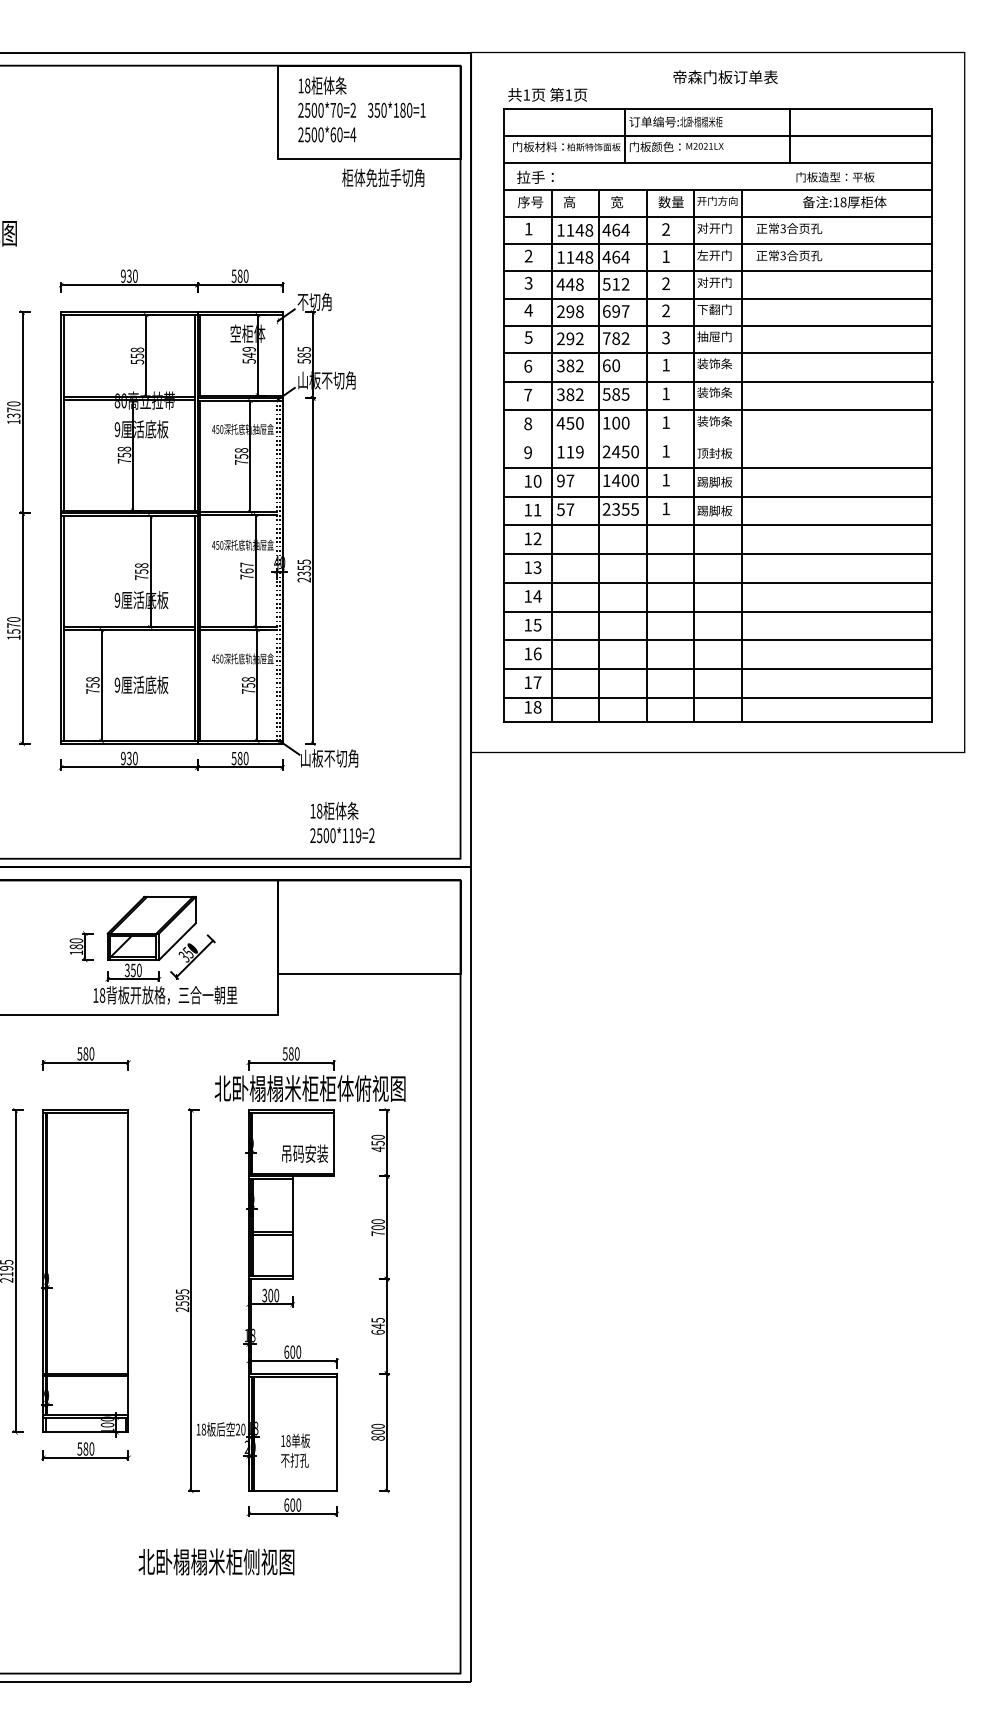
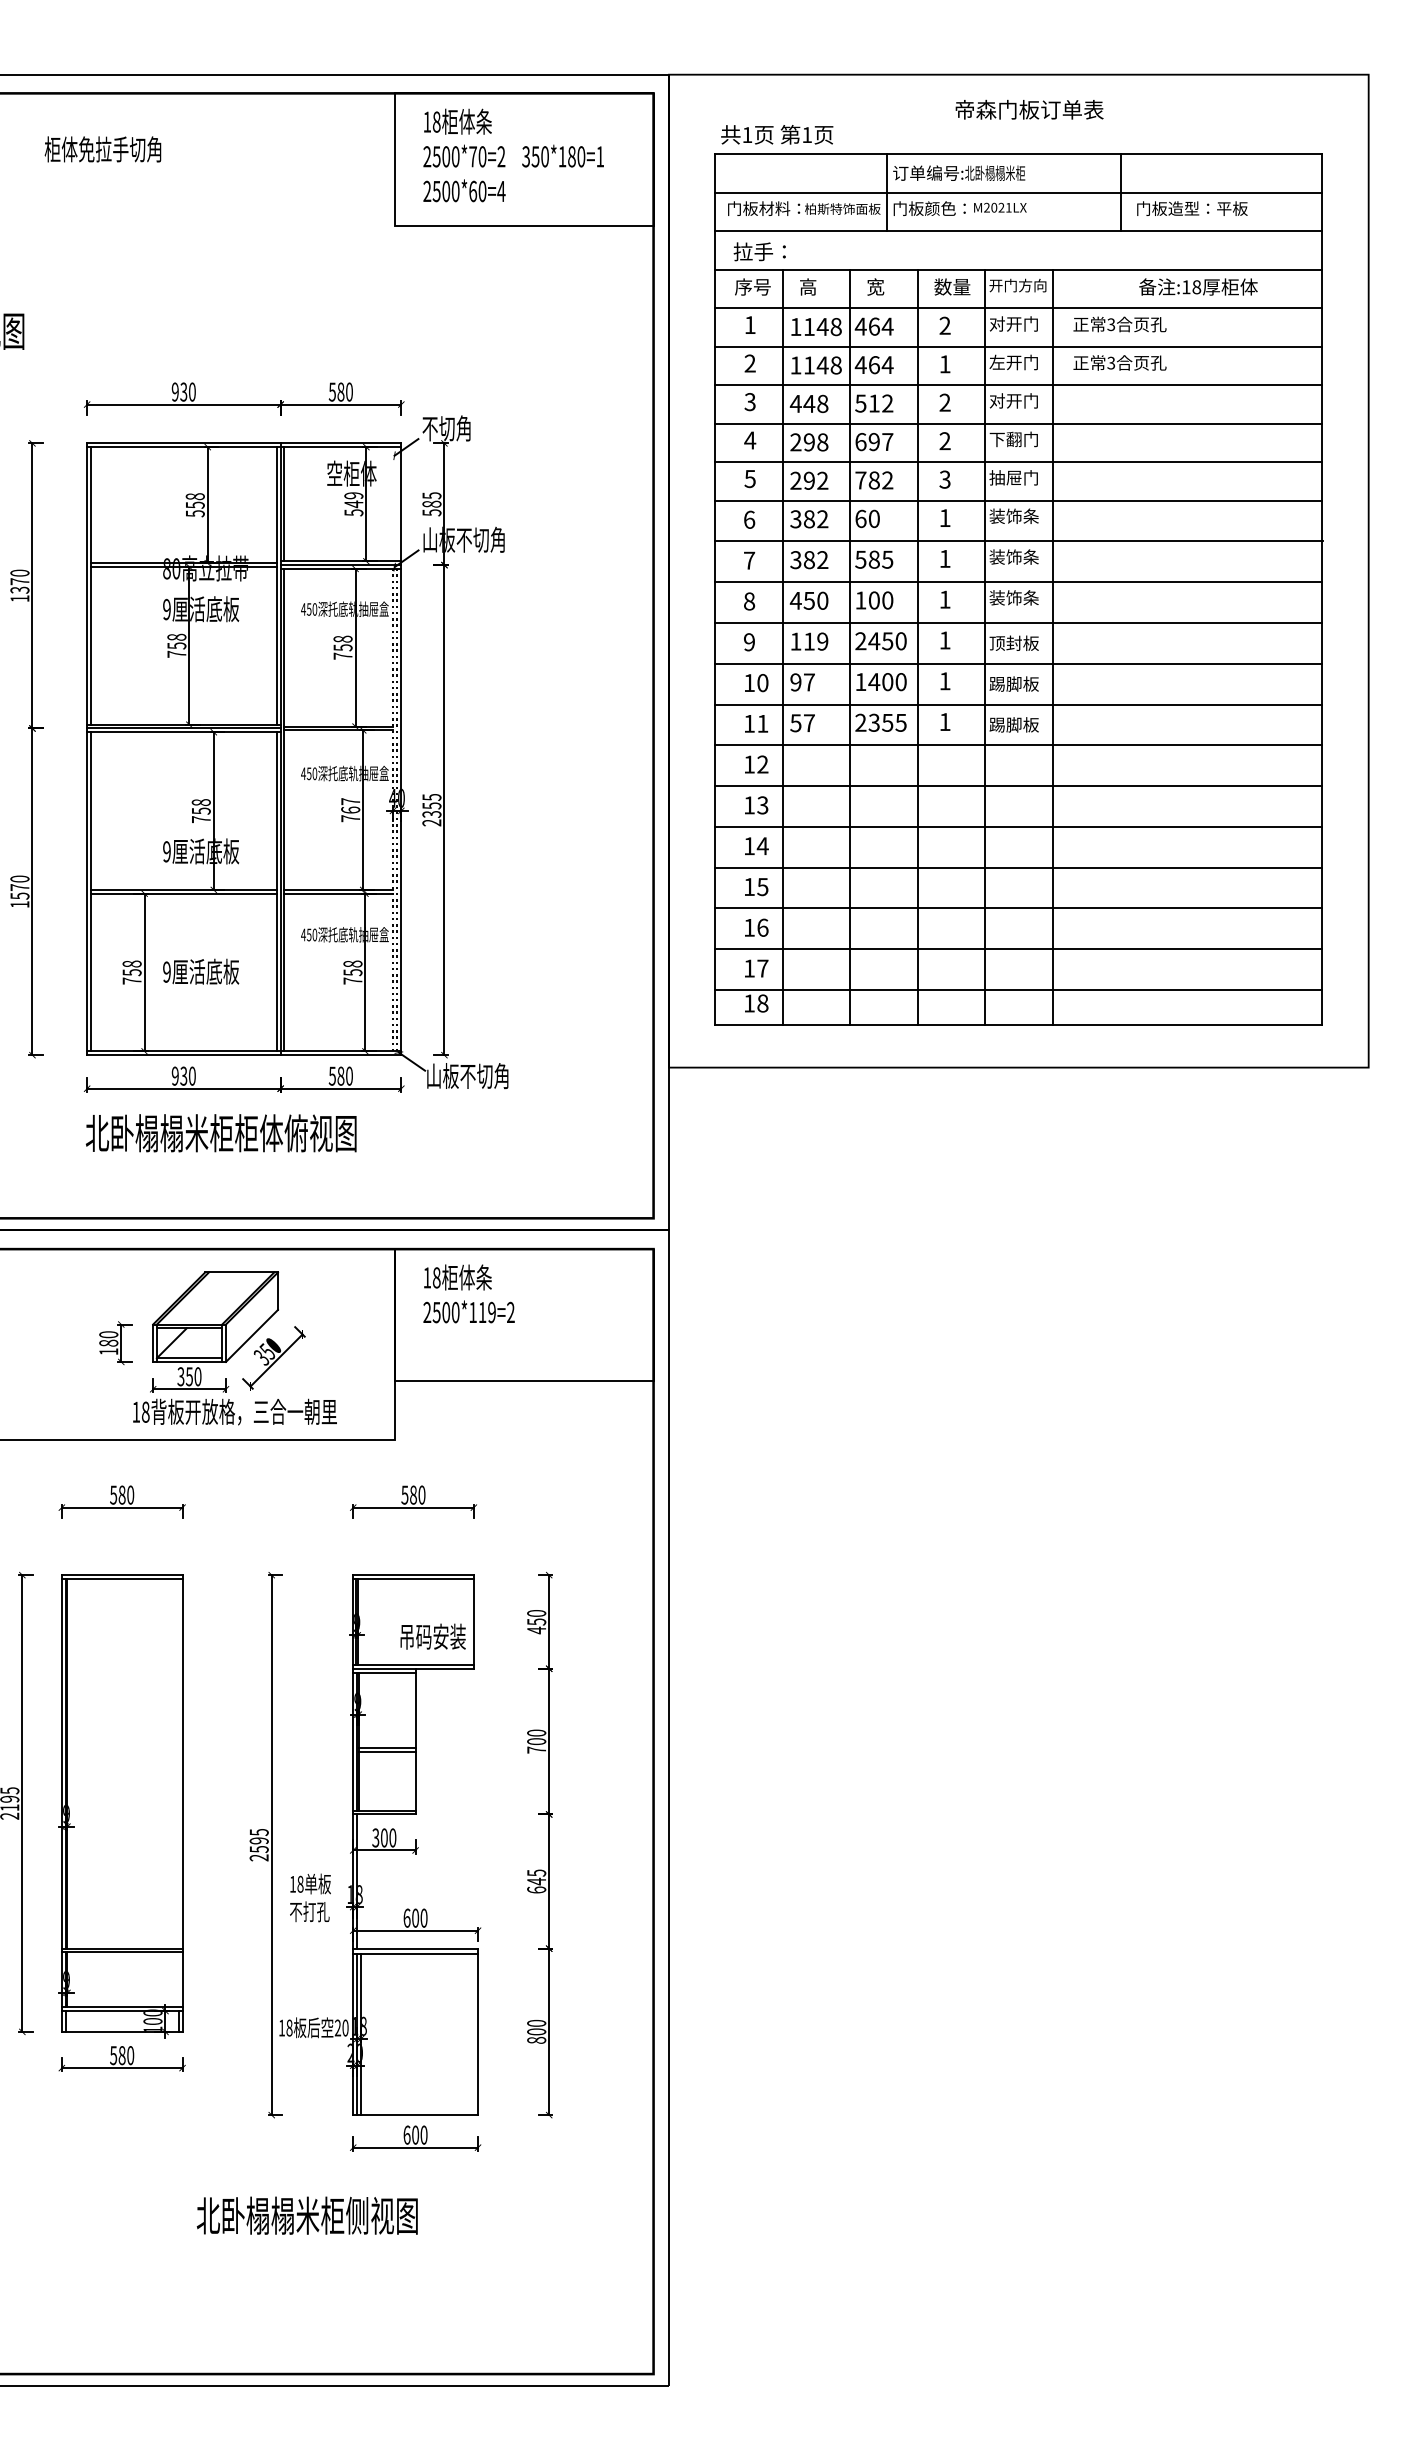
text: (382, 177) -> (102, 149), moved
text: (835, 177) -> (1192, 208), moved
line: (717, 439) -> (1018, 623), added
text: (342, 822) -> (468, 1293), moved
text: (310, 1088) -> (221, 1133), moved
text: (295, 1450) -> (310, 1897), moved

